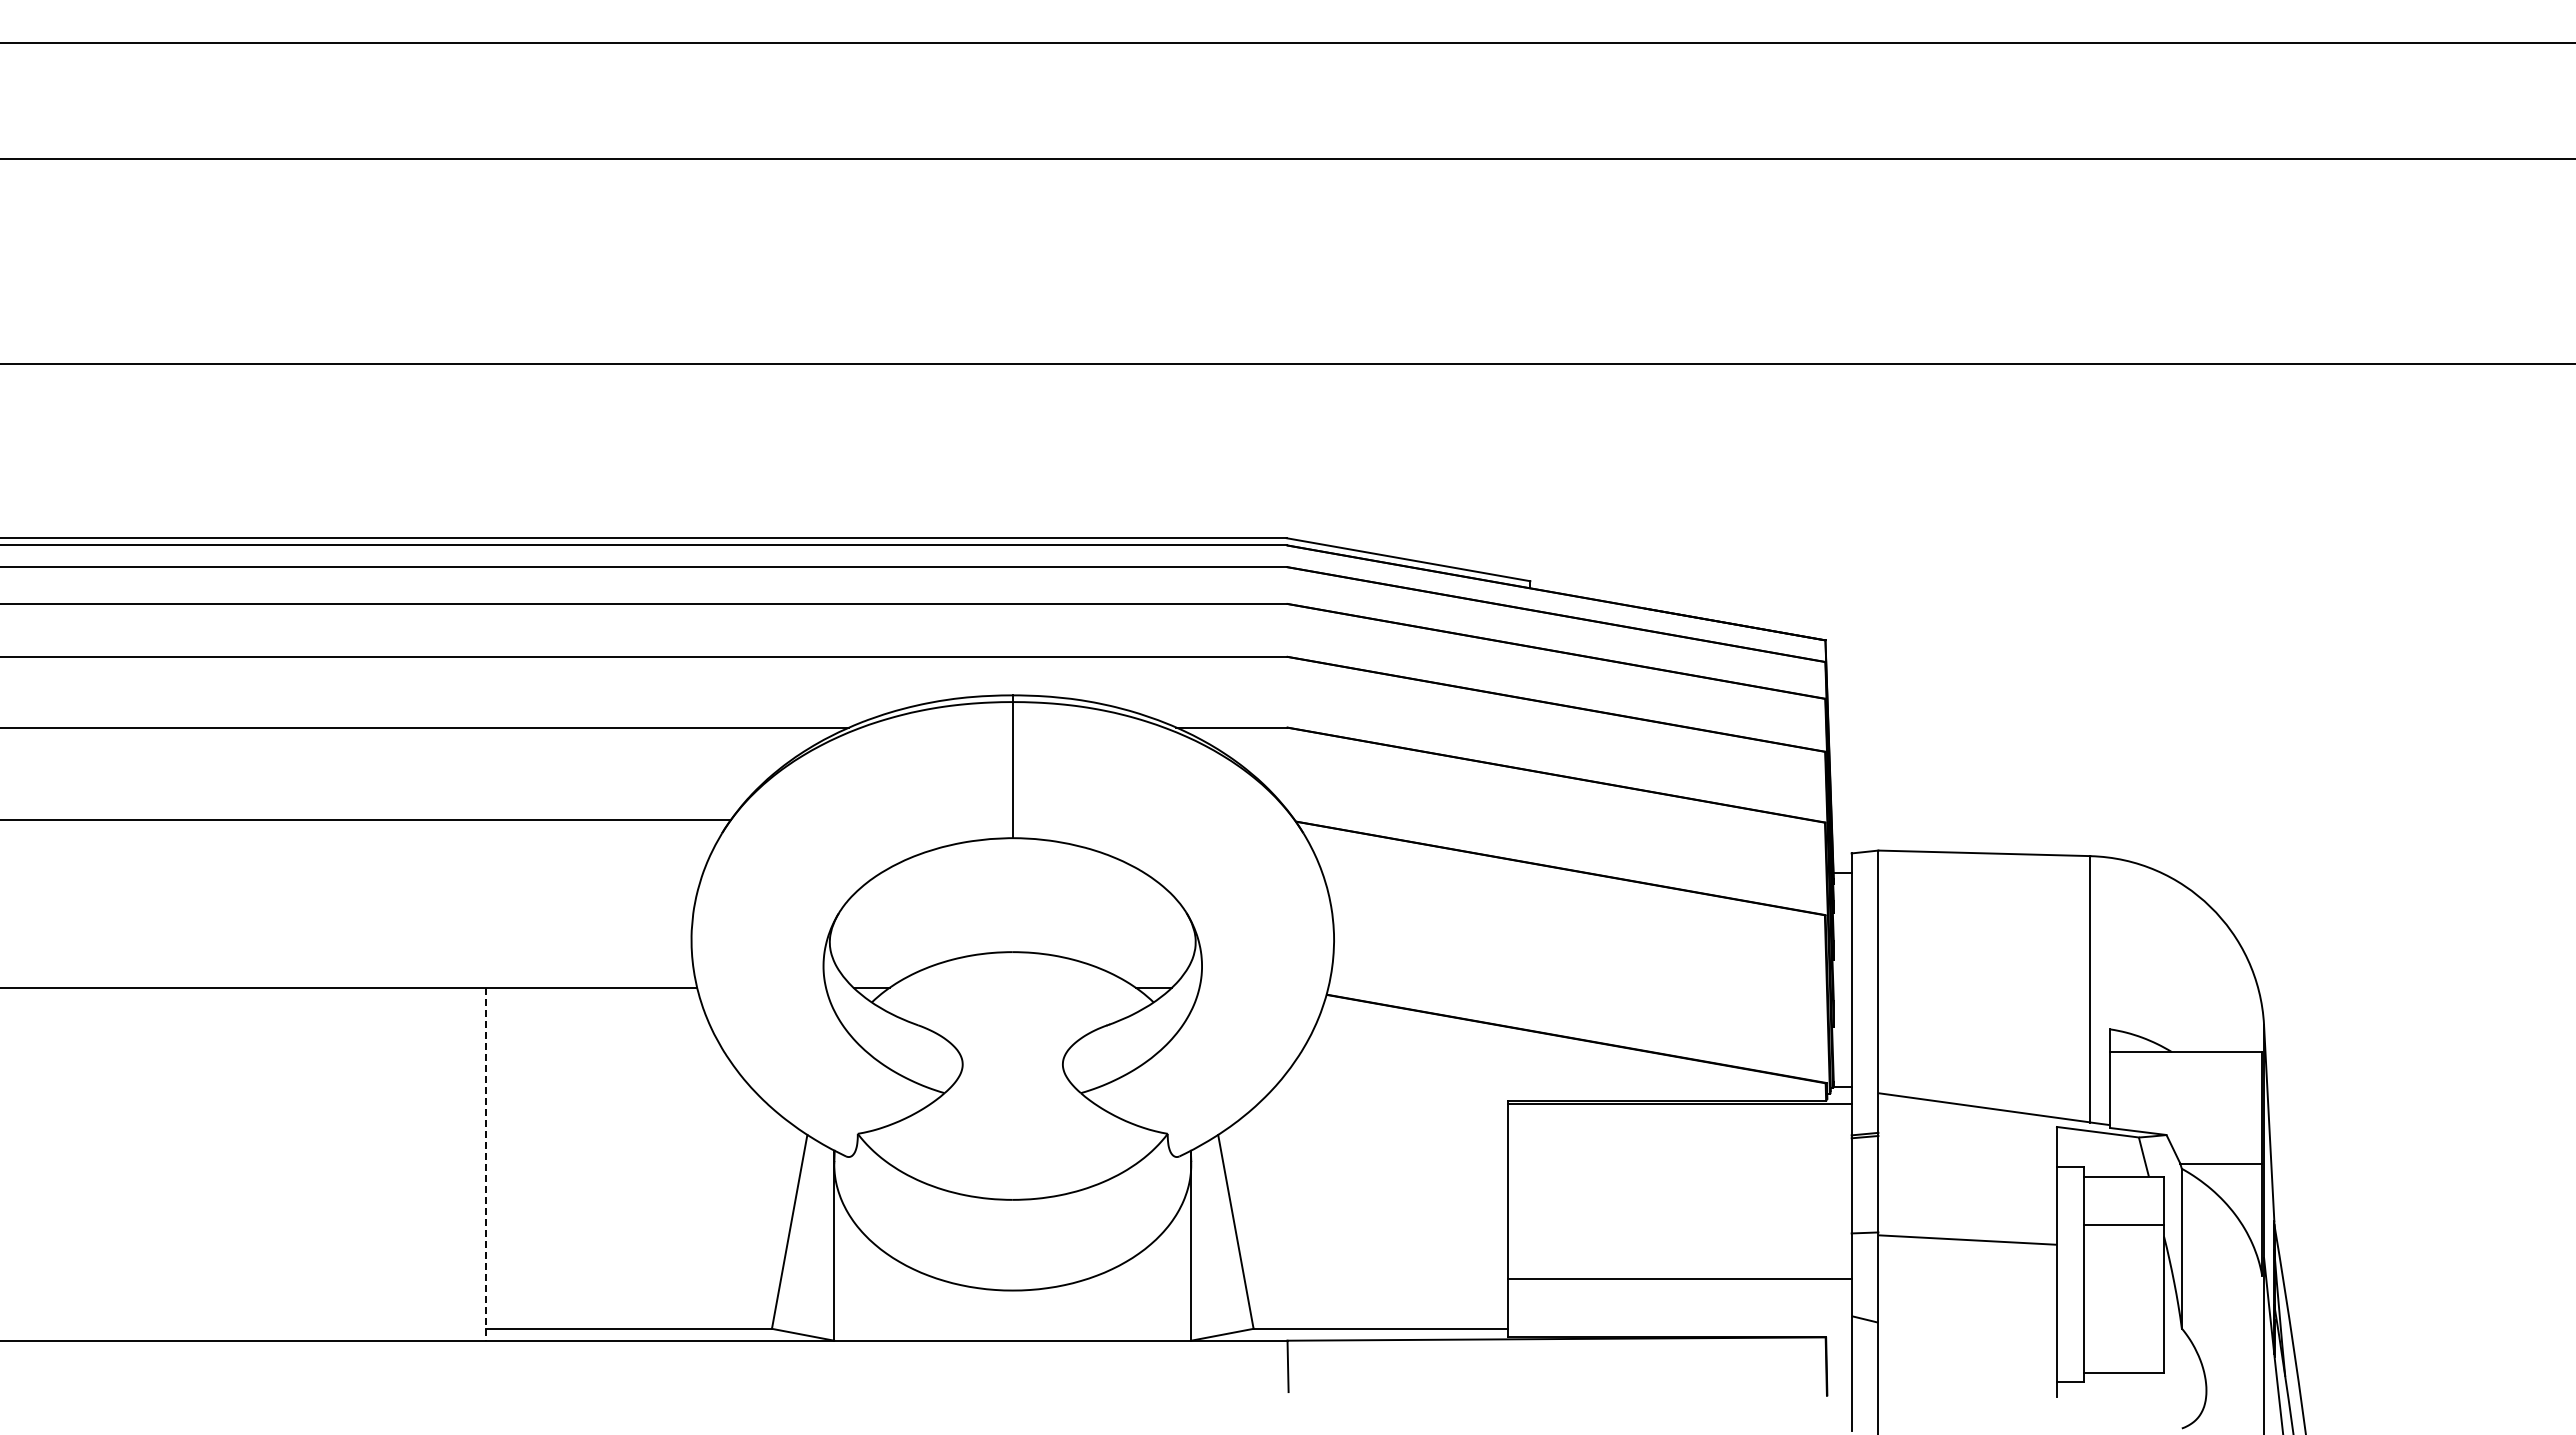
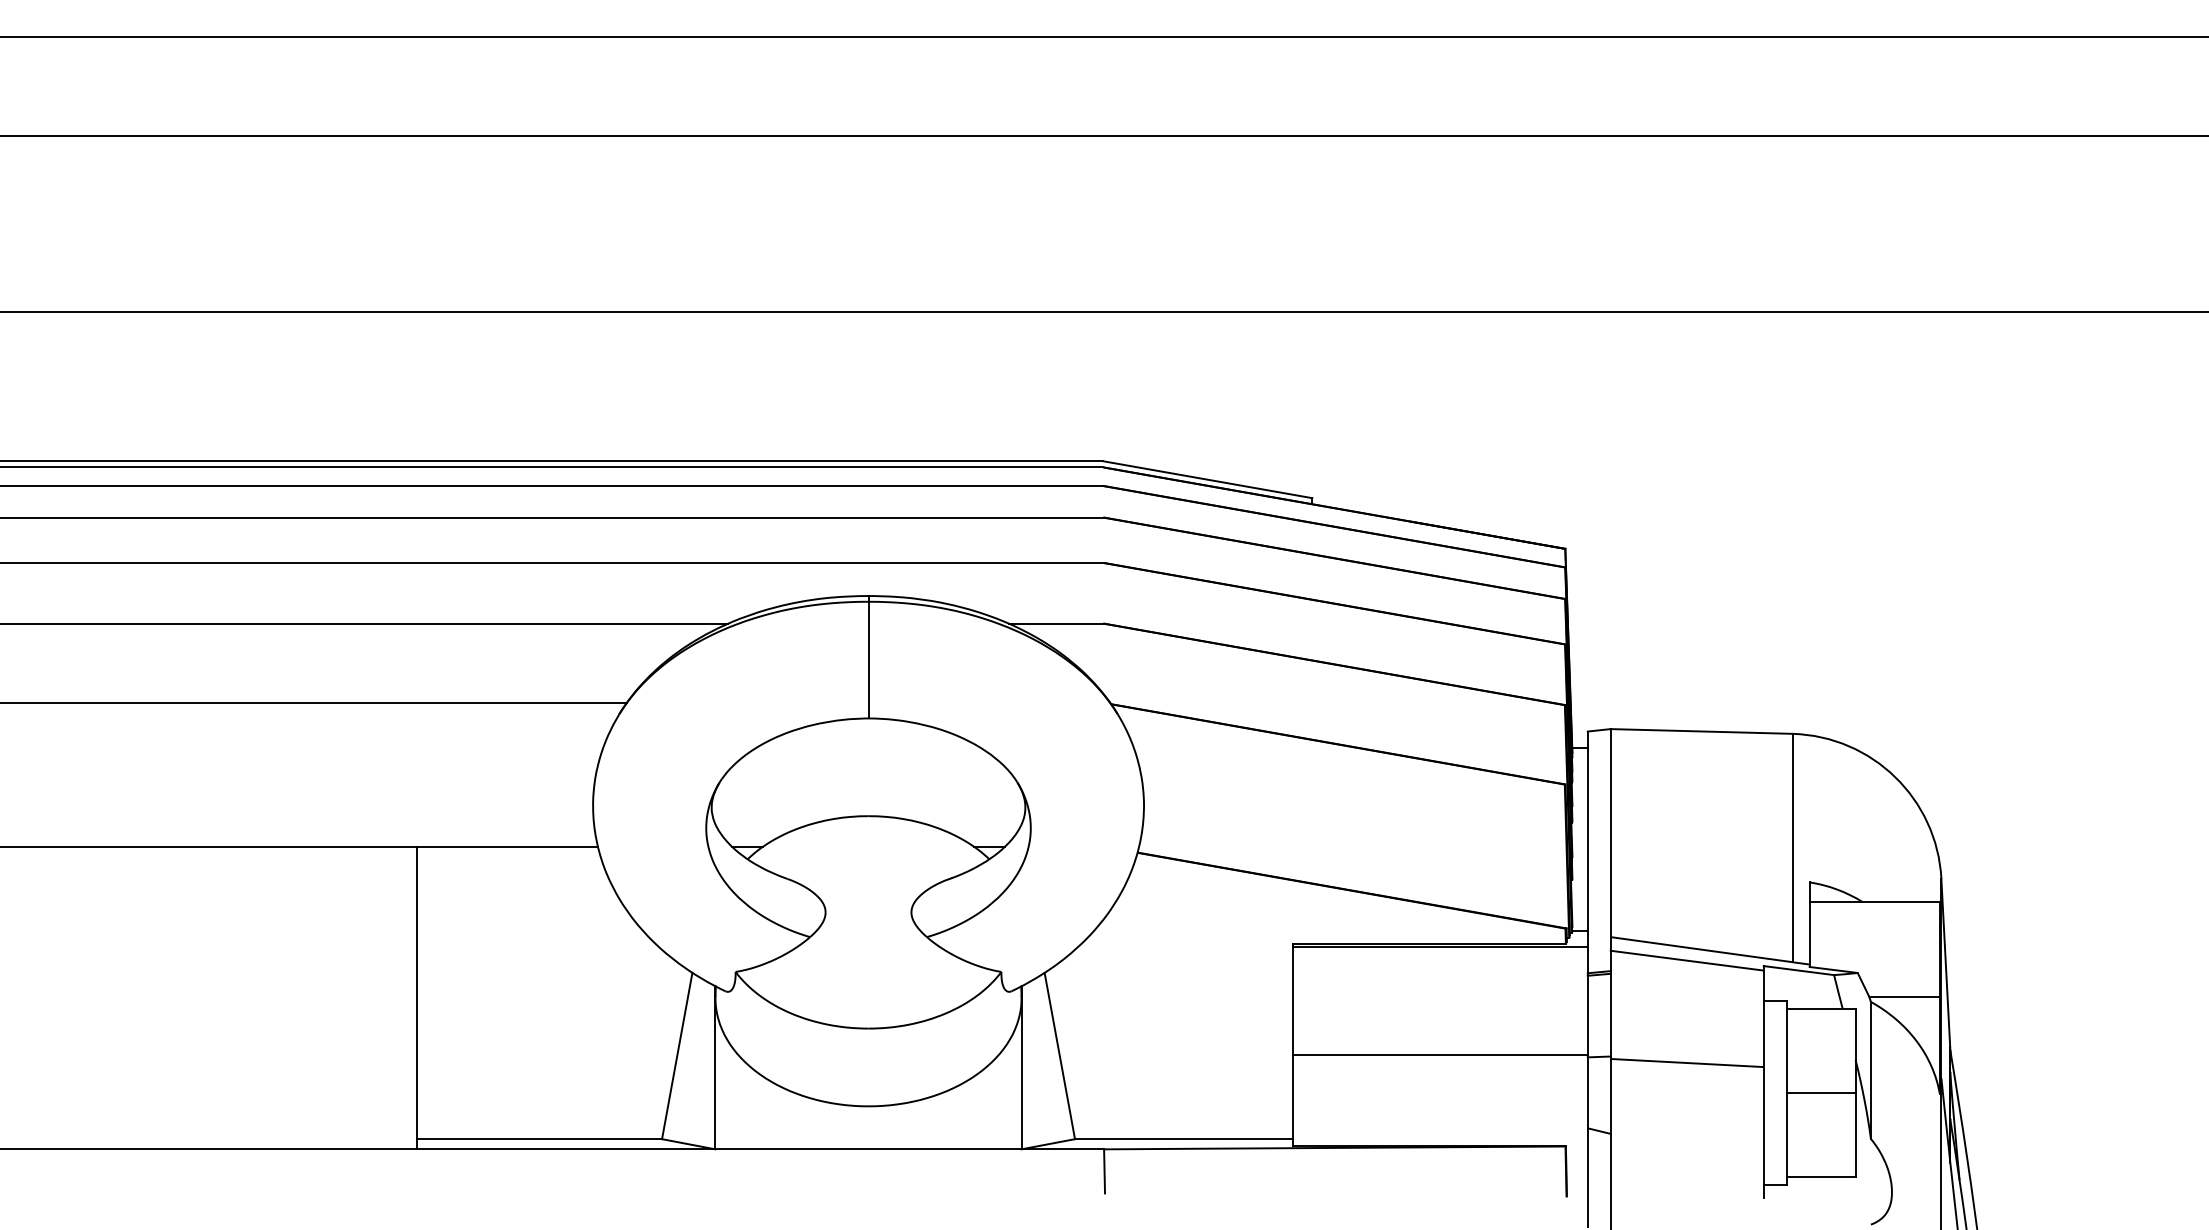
line: (1967, 1120) -> (1687, 960), added
line: (486, 1164) -> (417, 998), dashed -> solid
line: (2123, 1224) -> (1820, 1092), moved
line: (1679, 1278) -> (1440, 1054), moved

